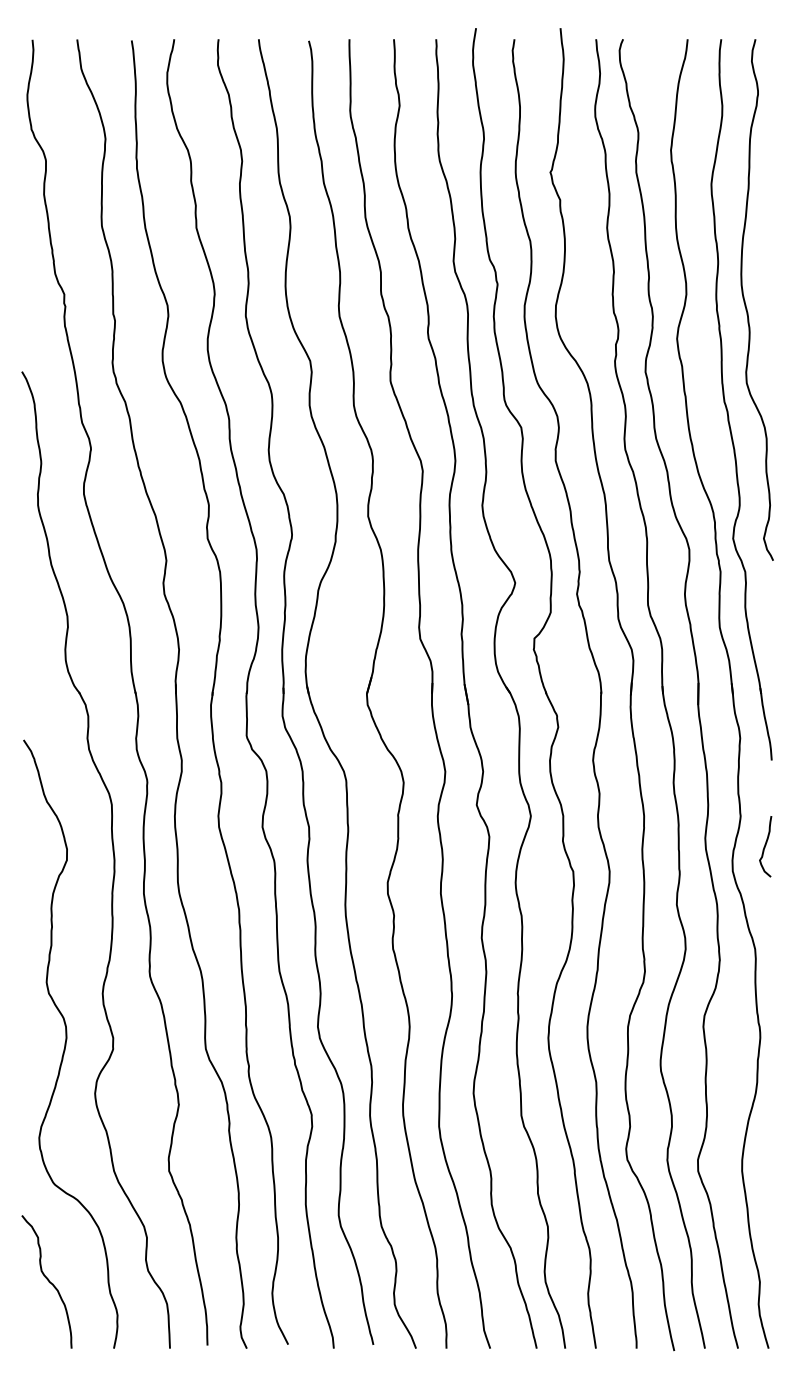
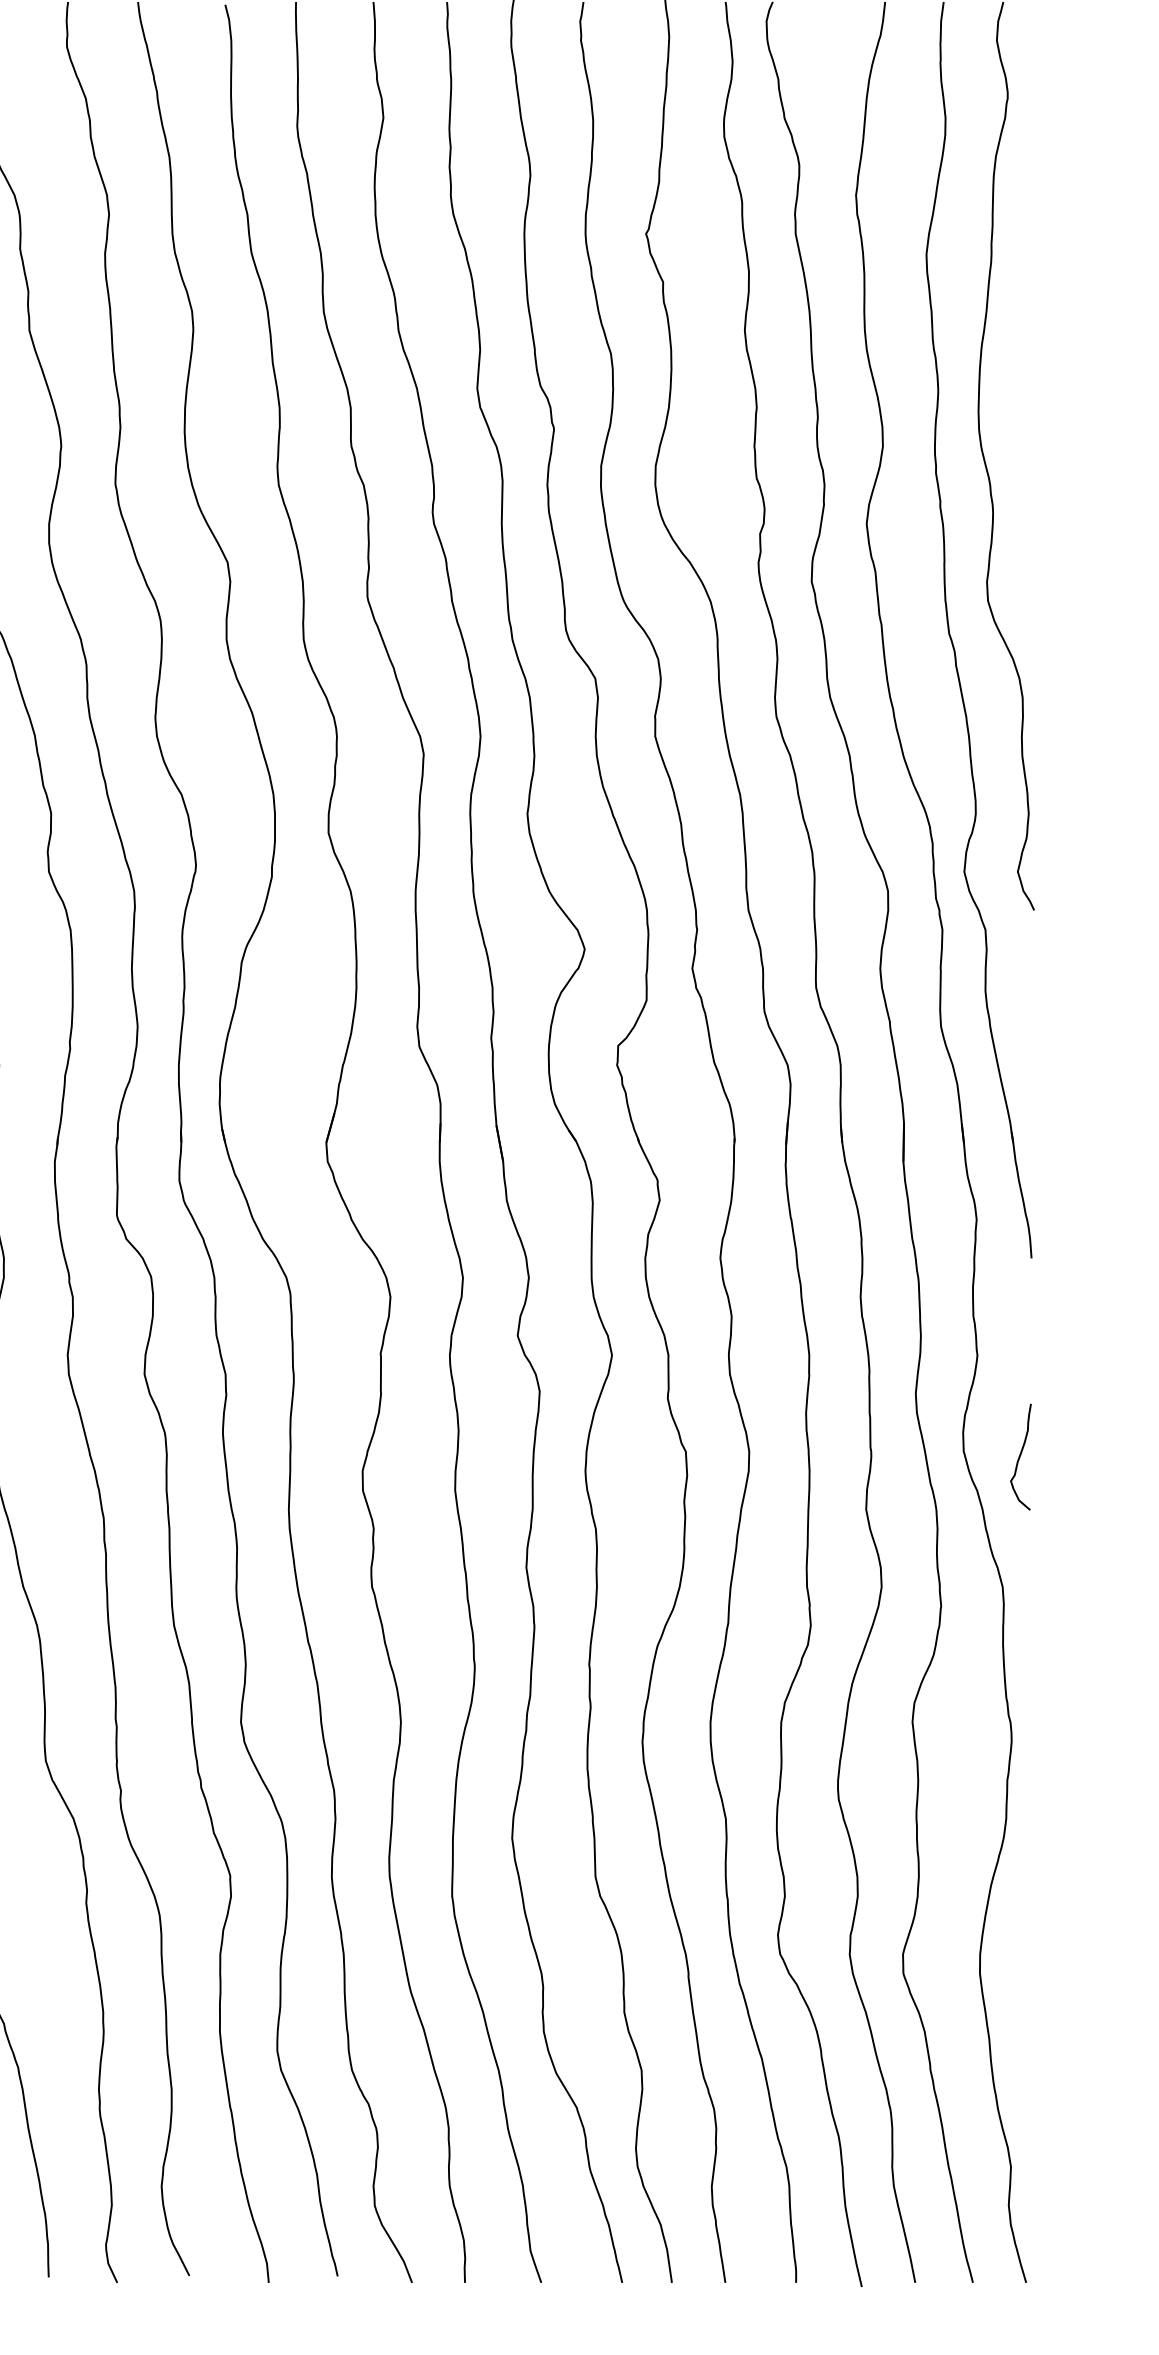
curve: (765, 846) -> (1020, 1456), moved

